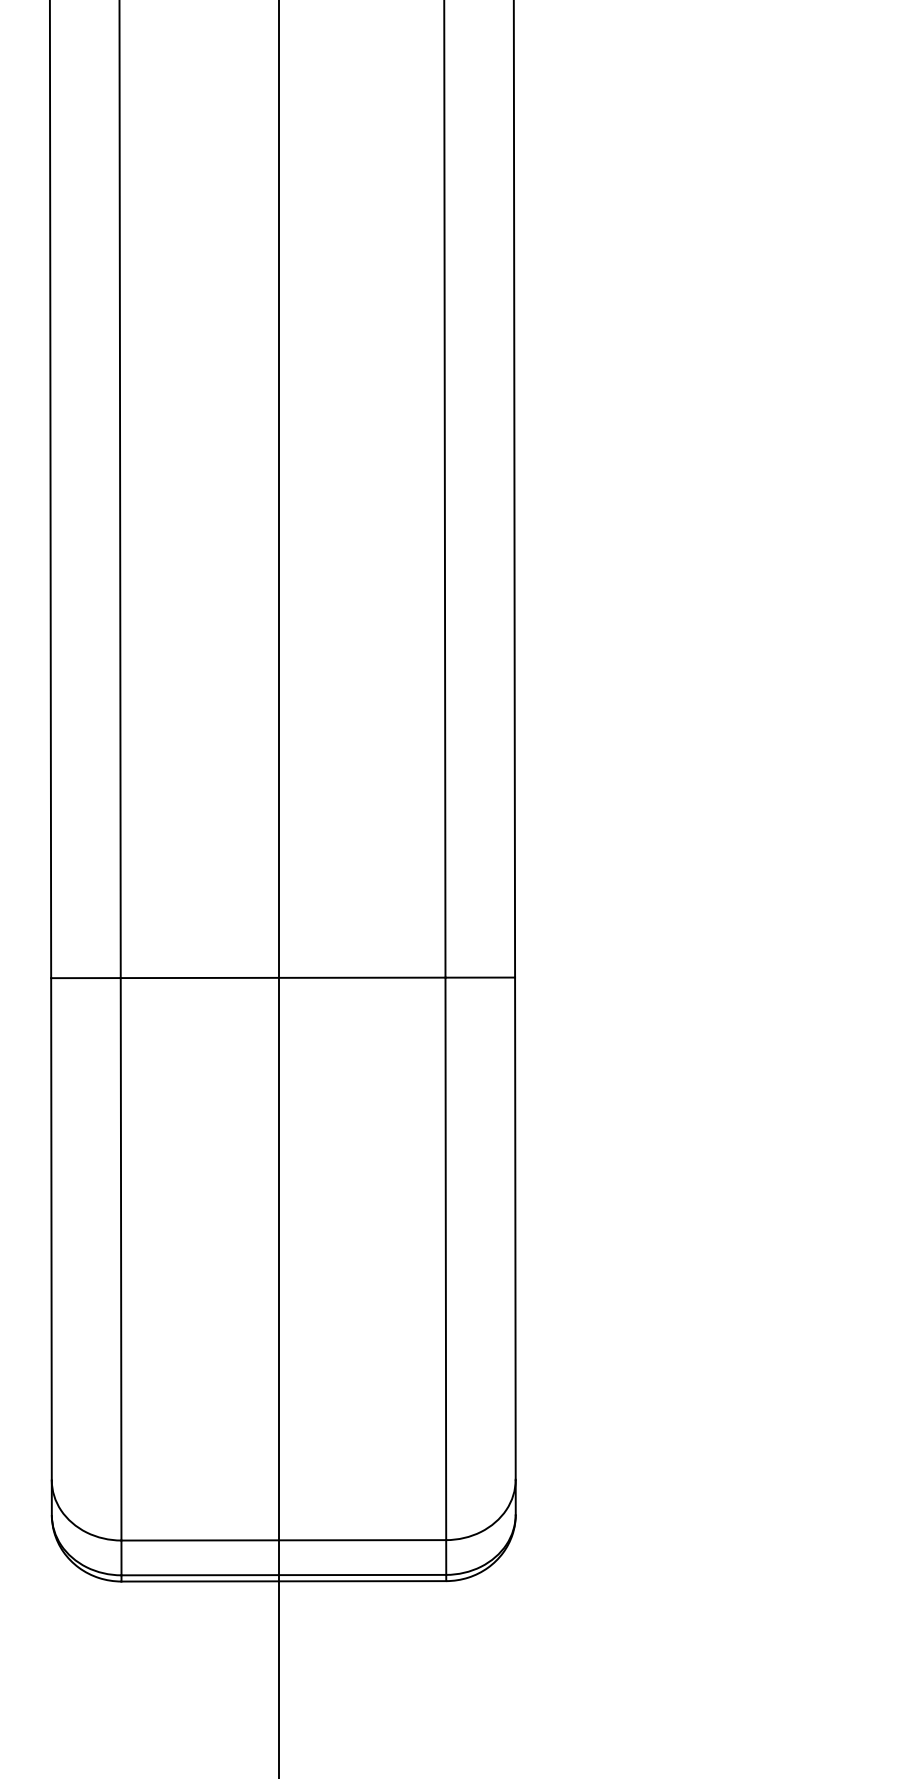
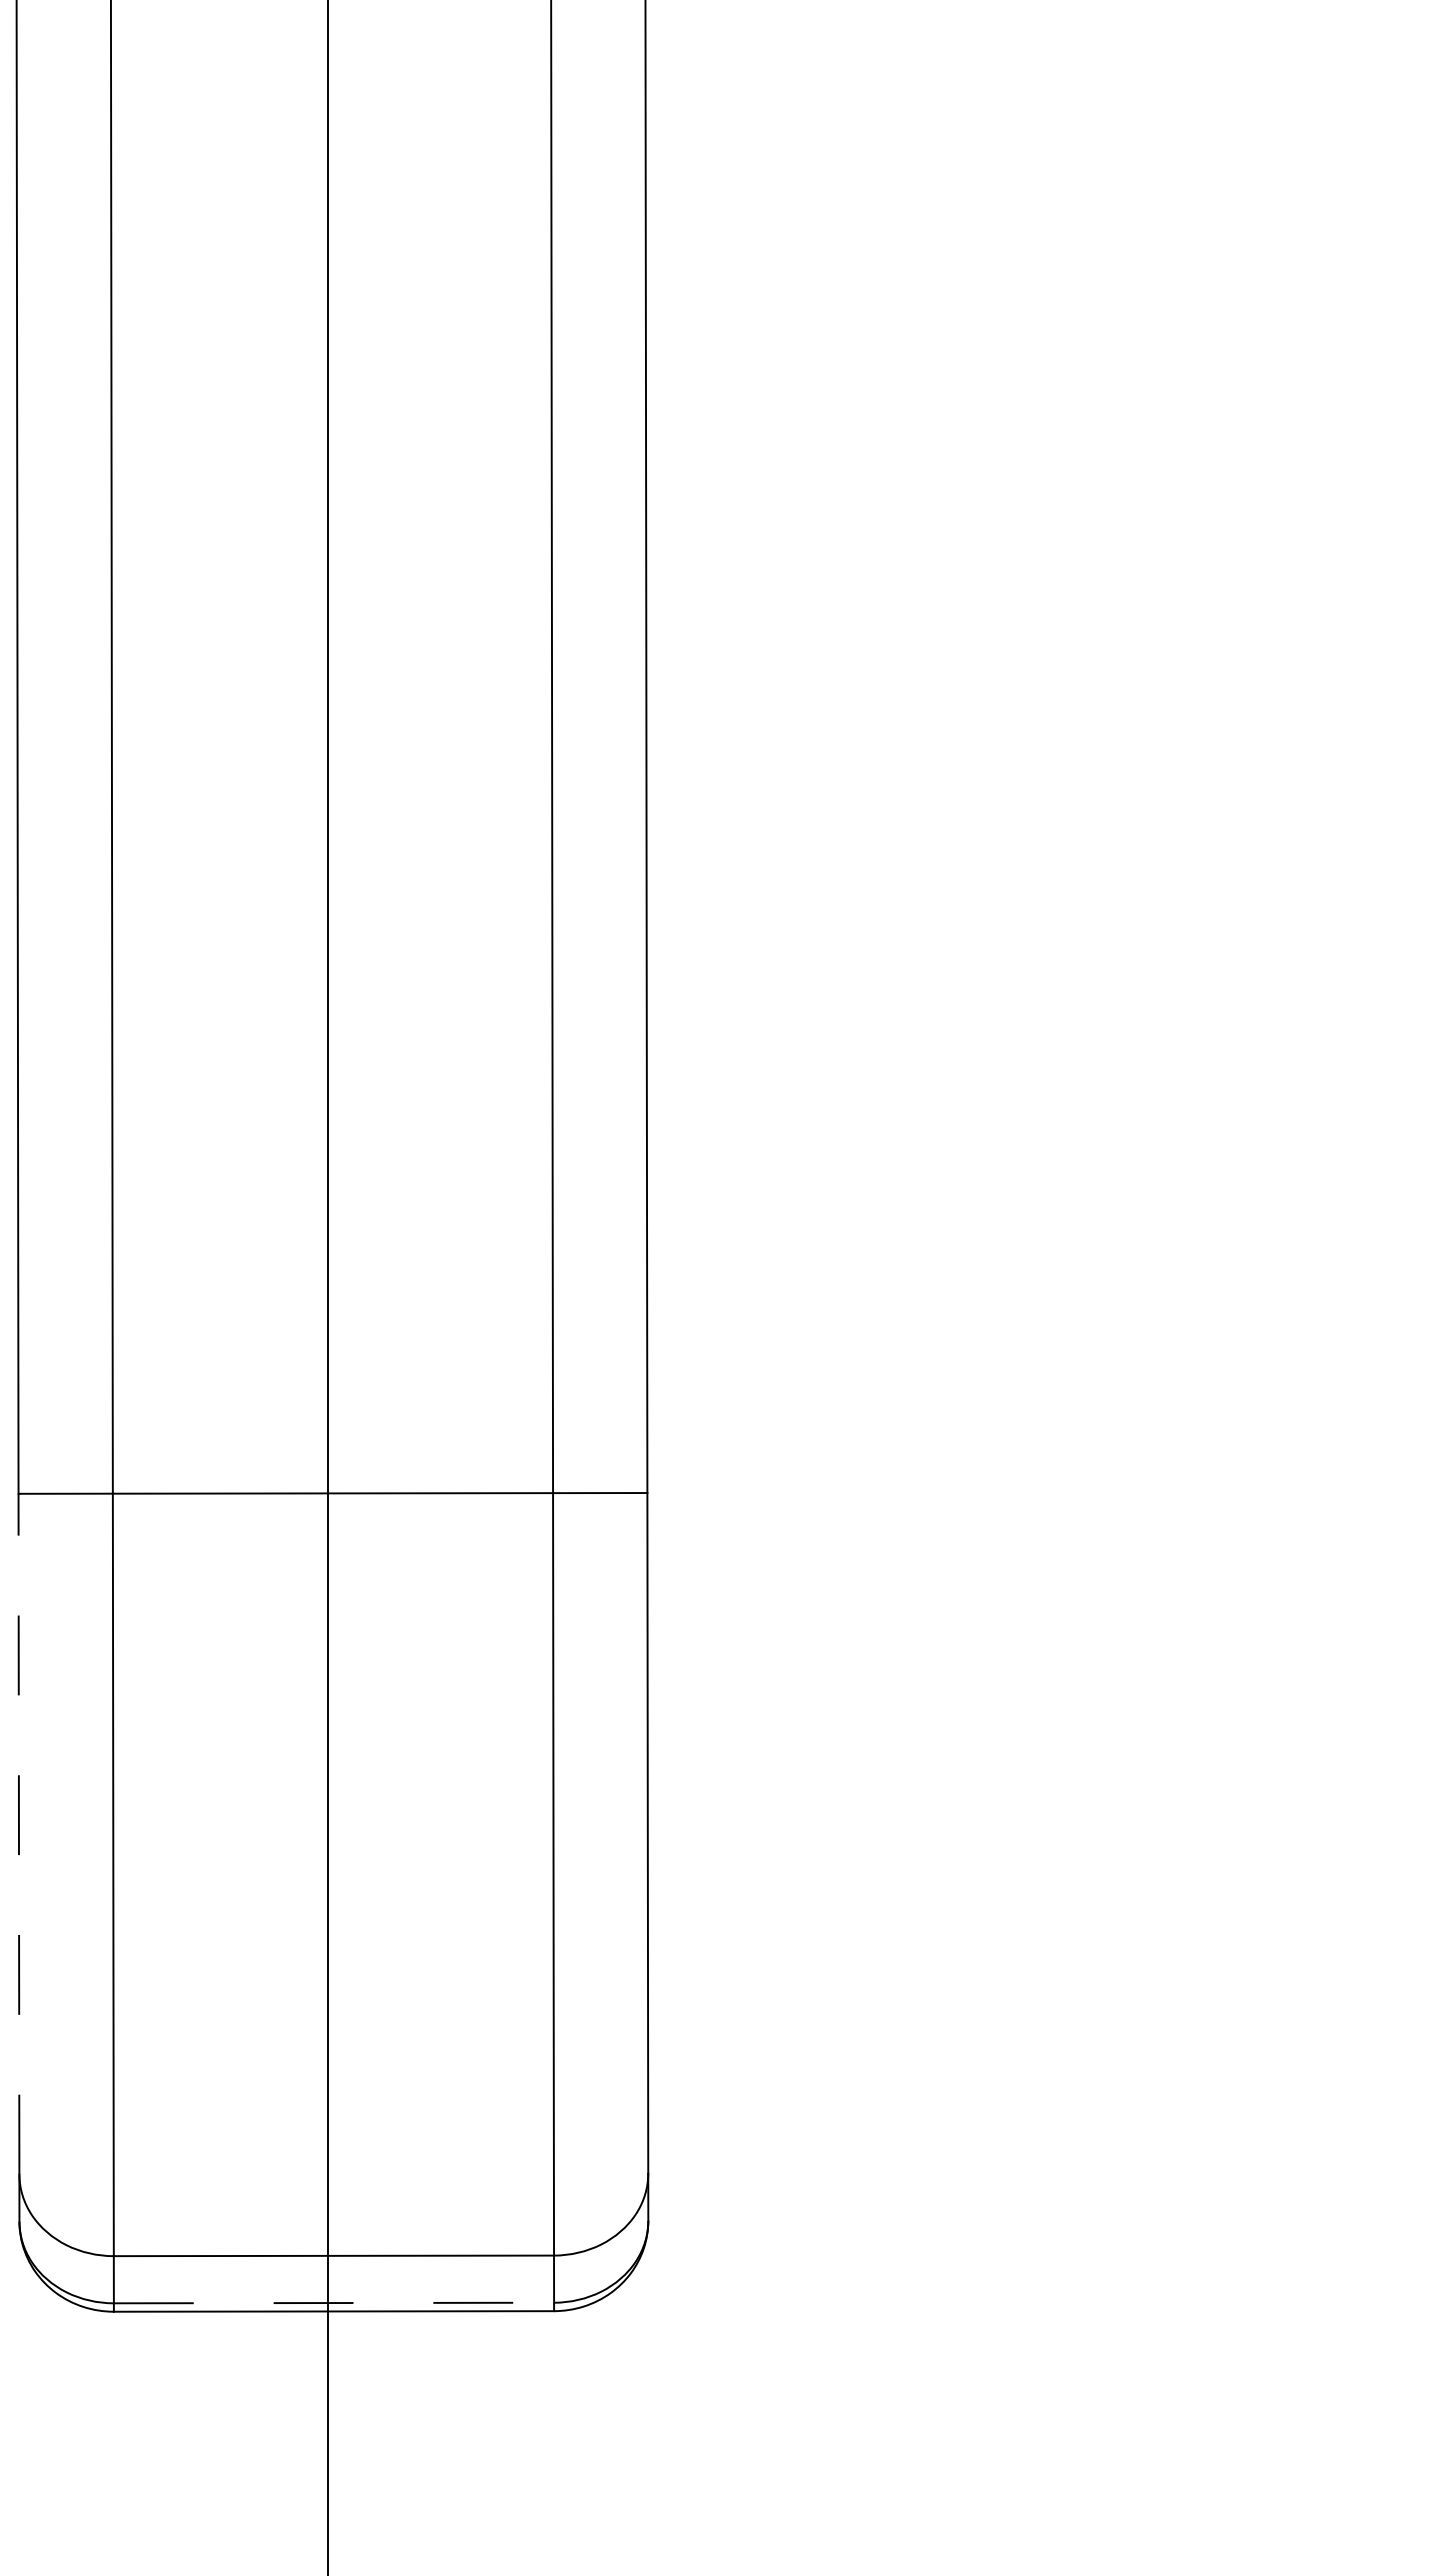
line: (51, 1228) -> (18, 1833), solid -> dashed
line: (284, 1575) -> (334, 2303), solid -> dashed

